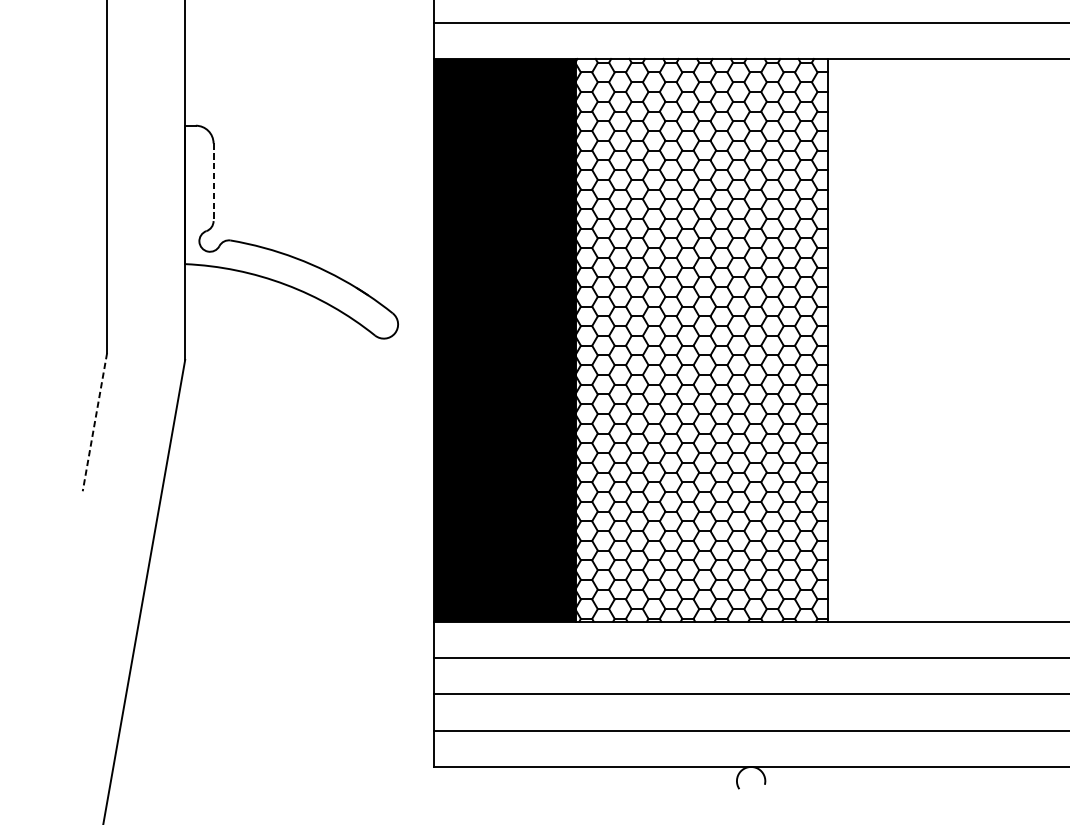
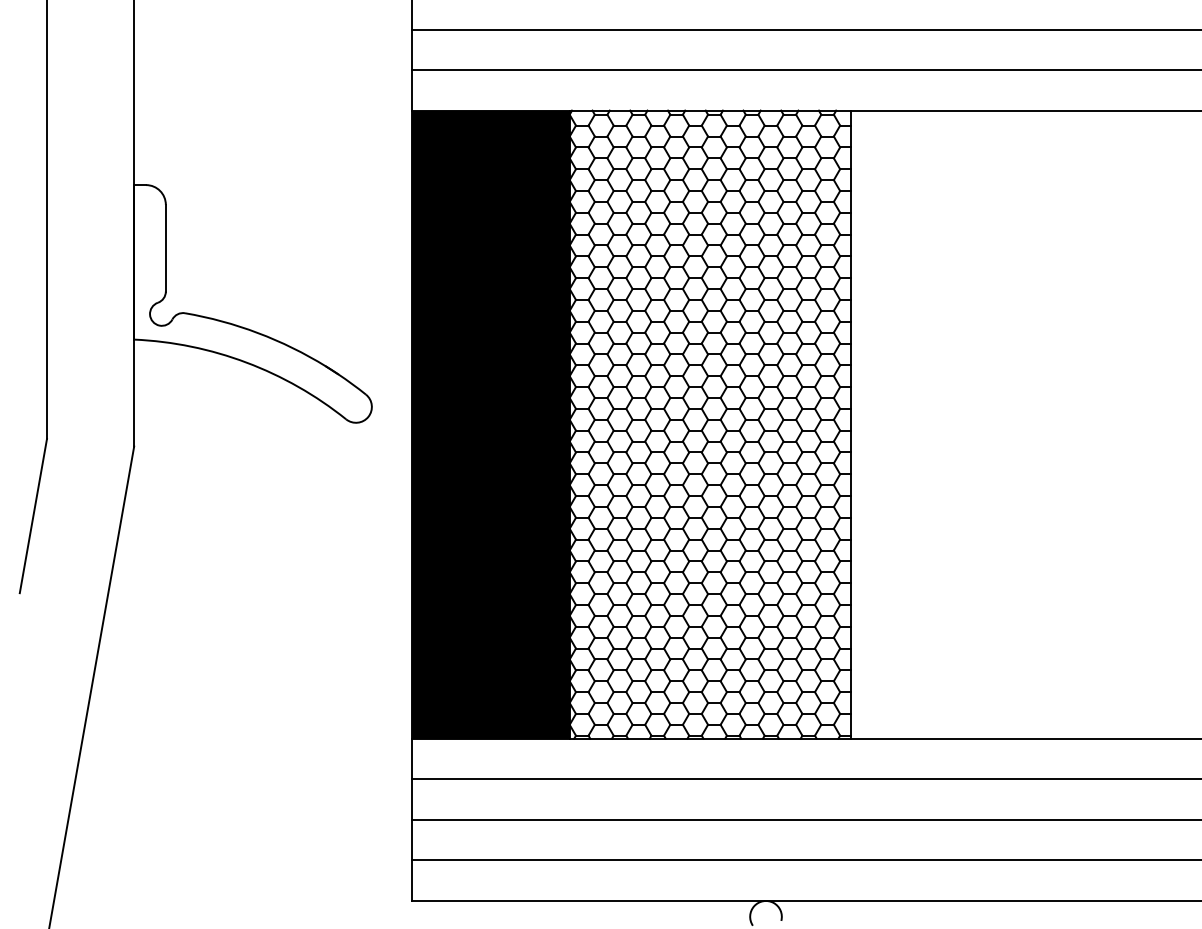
line: (213, 182) -> (165, 248), dashed -> solid
line: (95, 422) -> (33, 516), dashed -> solid

